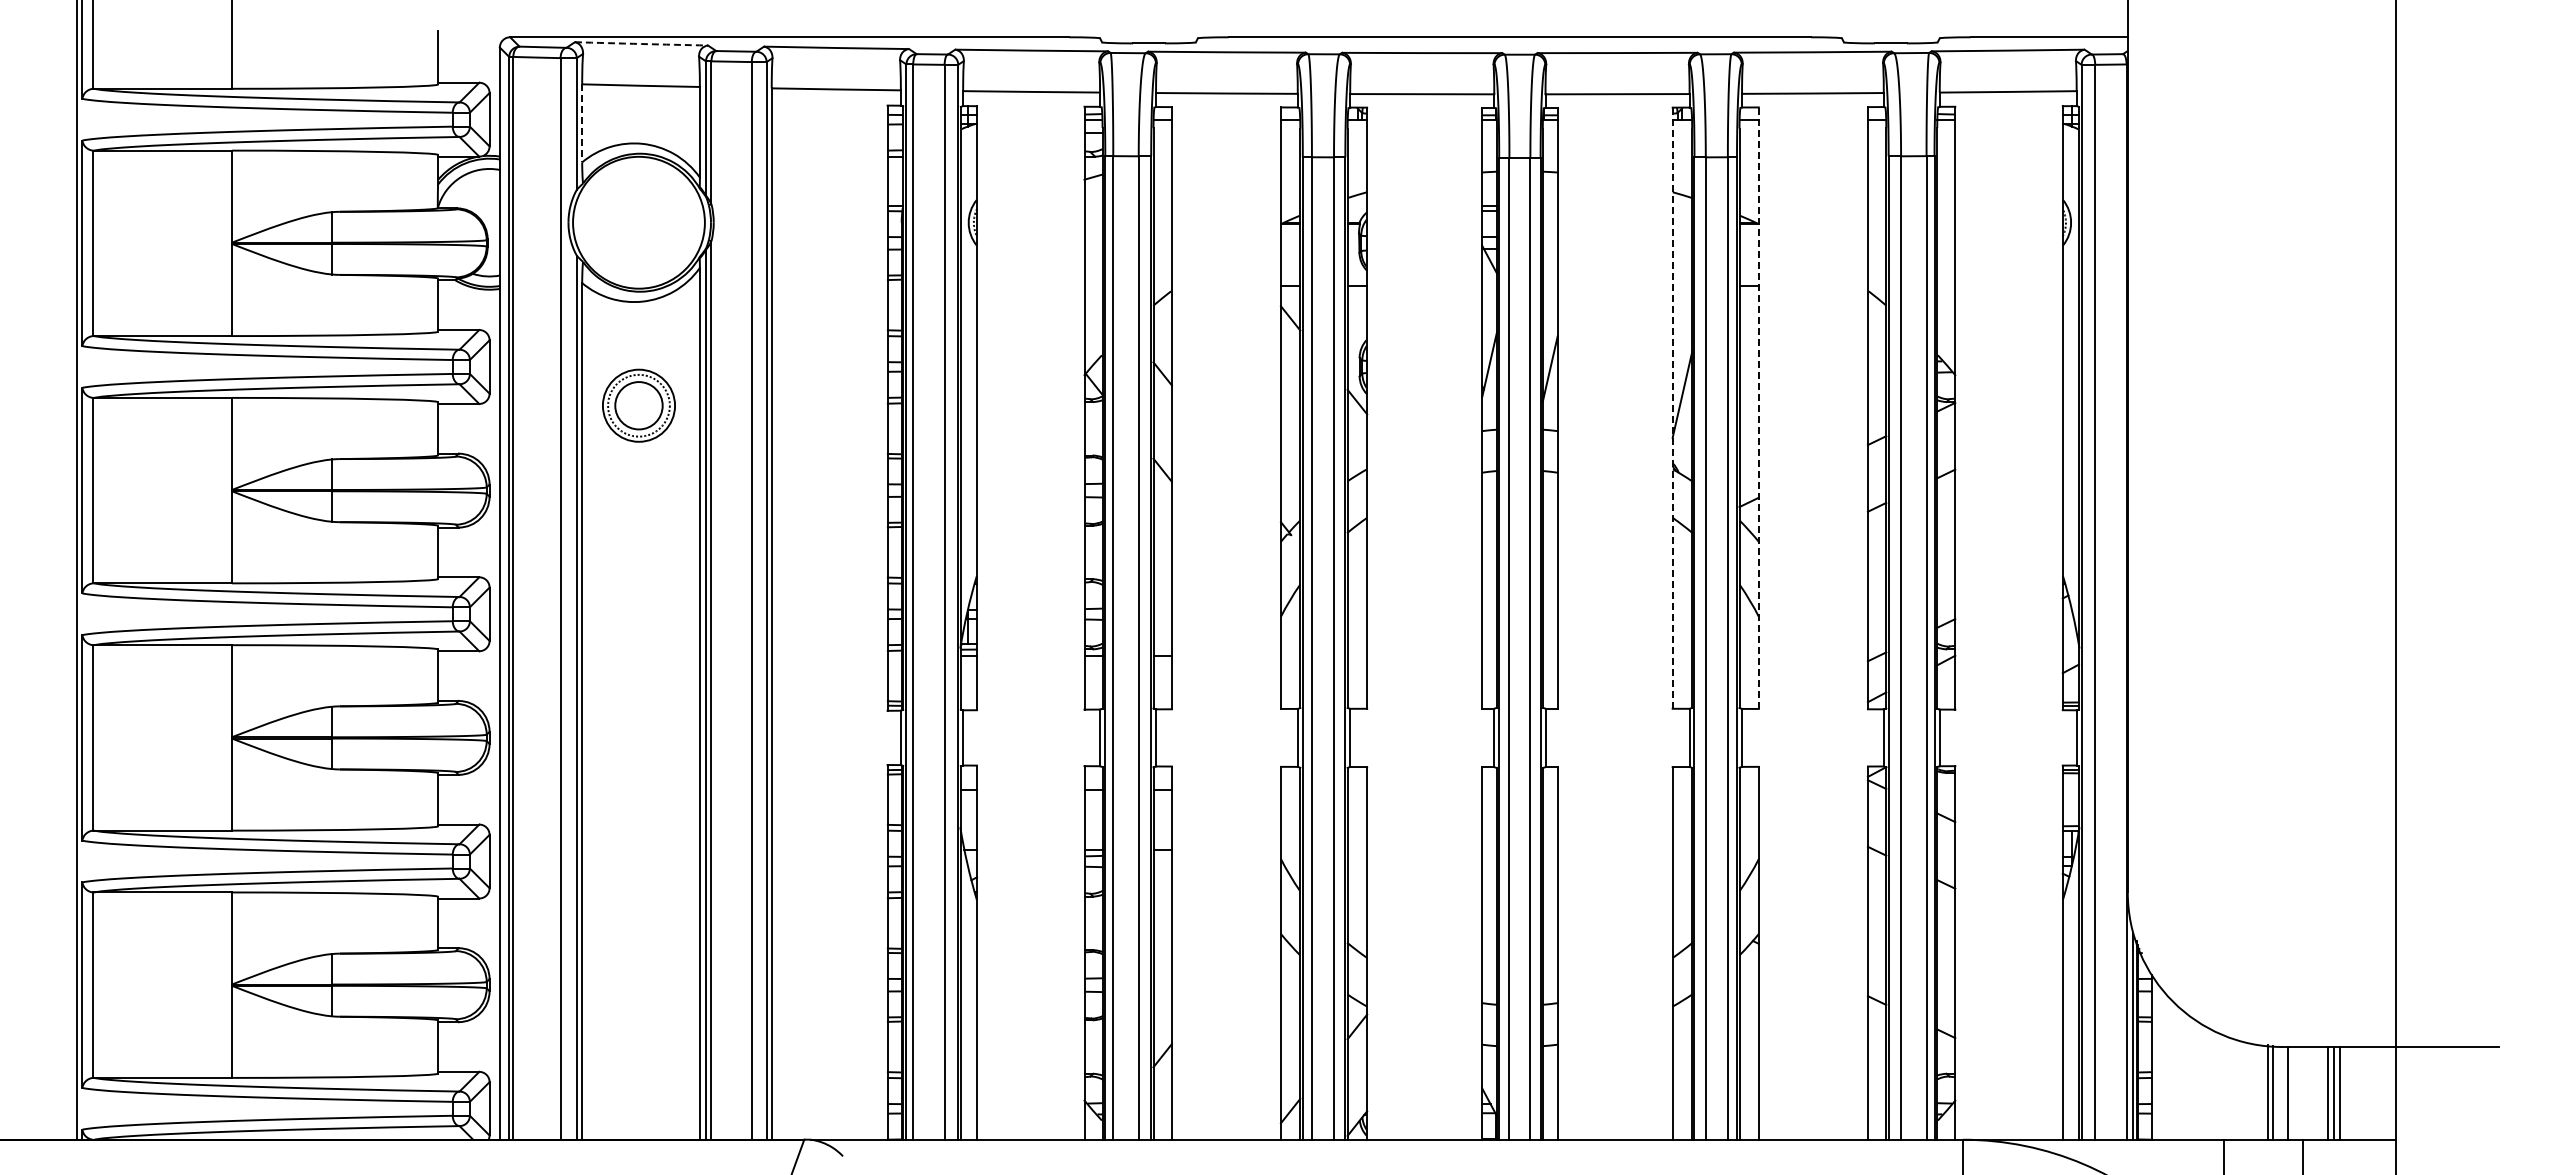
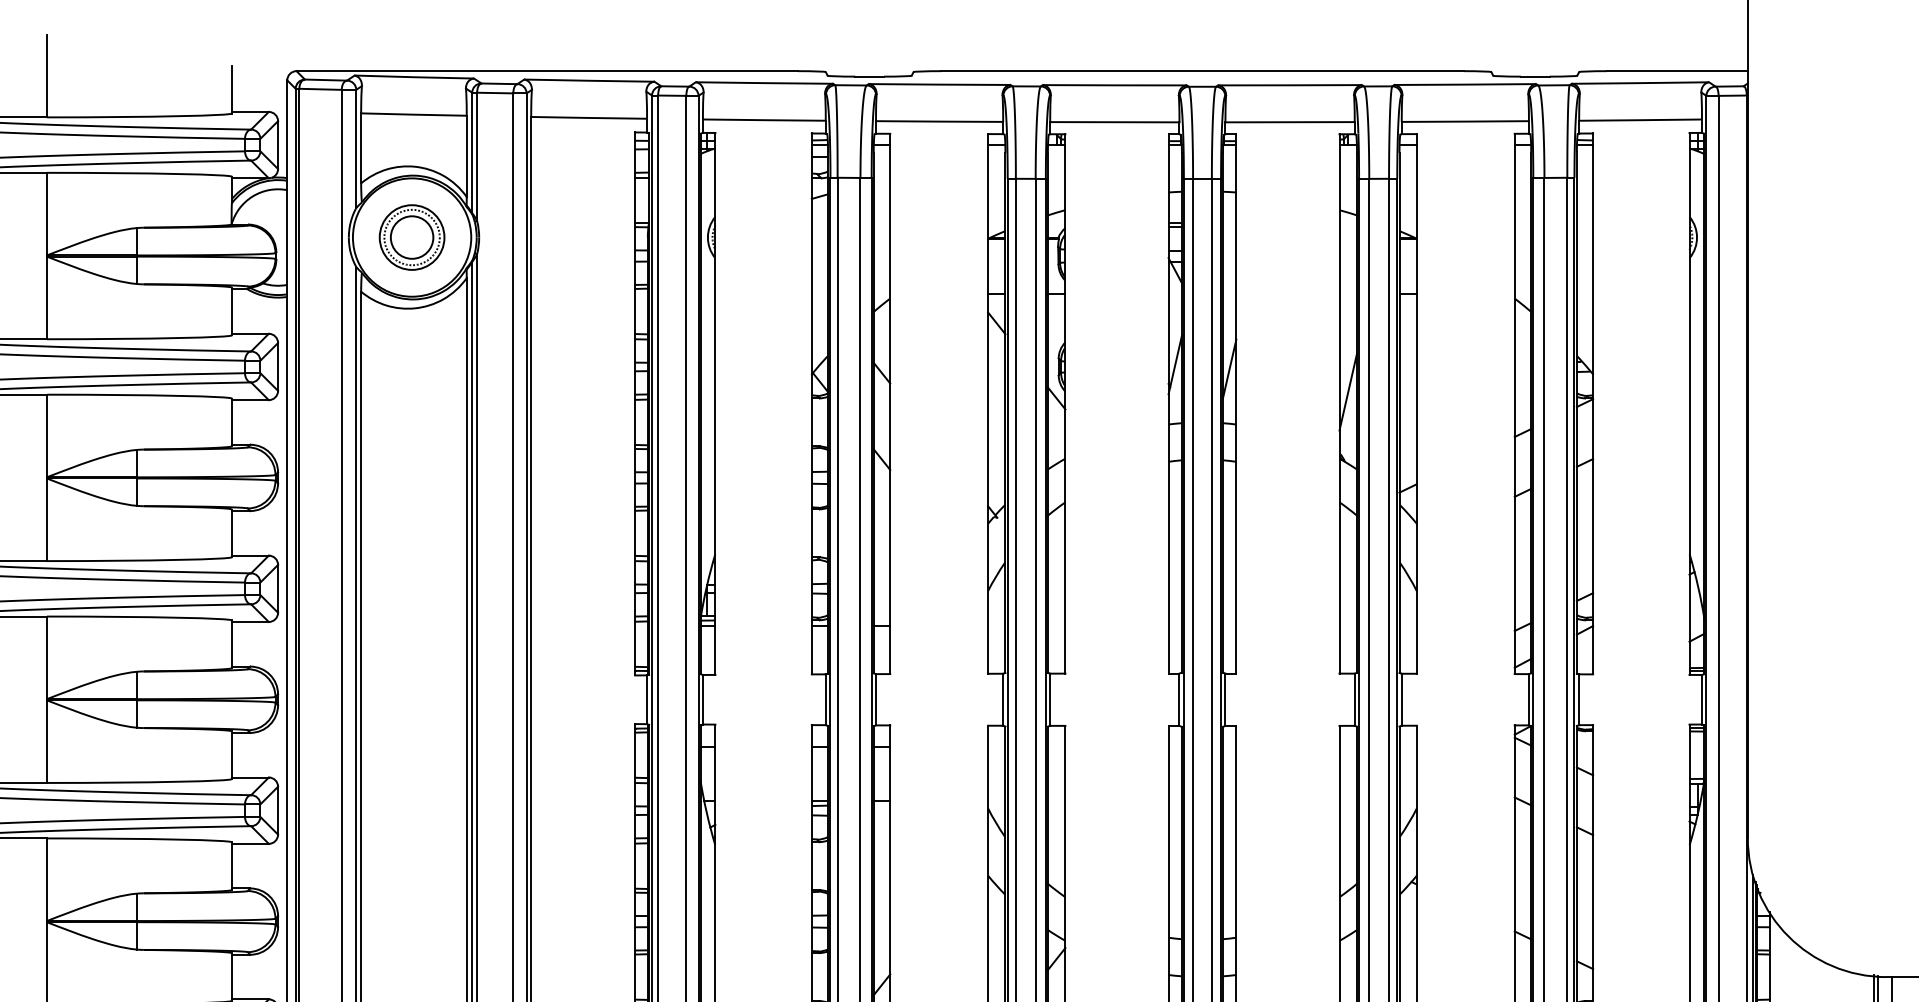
arc: (641, 44) -> (414, 77), dashed -> solid
line: (582, 123) -> (361, 148), dashed -> solid
part: (638, 405) -> (411, 237), moved
line: (1672, 408) -> (1339, 404), dashed -> solid
line: (1758, 408) -> (1416, 404), dashed -> solid

